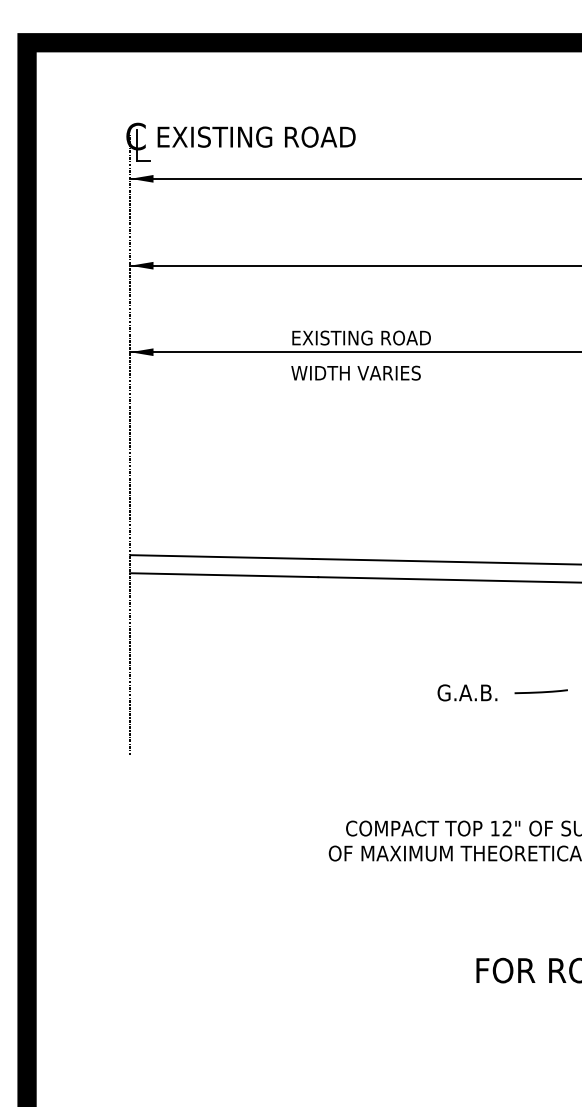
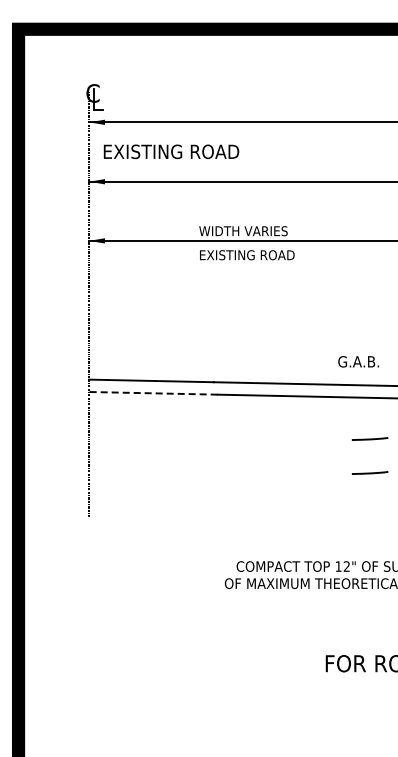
text: (256, 136) -> (171, 151), moved
text: (360, 338) -> (246, 231), EXISTING ROAD -> WIDTH VARIES
text: (360, 373) -> (246, 255), WIDTH VARIES -> EXISTING ROAD
line: (222, 575) -> (152, 393), solid -> dashed
line: (540, 641) -> (369, 438), added
text: (467, 692) -> (358, 361), moved

